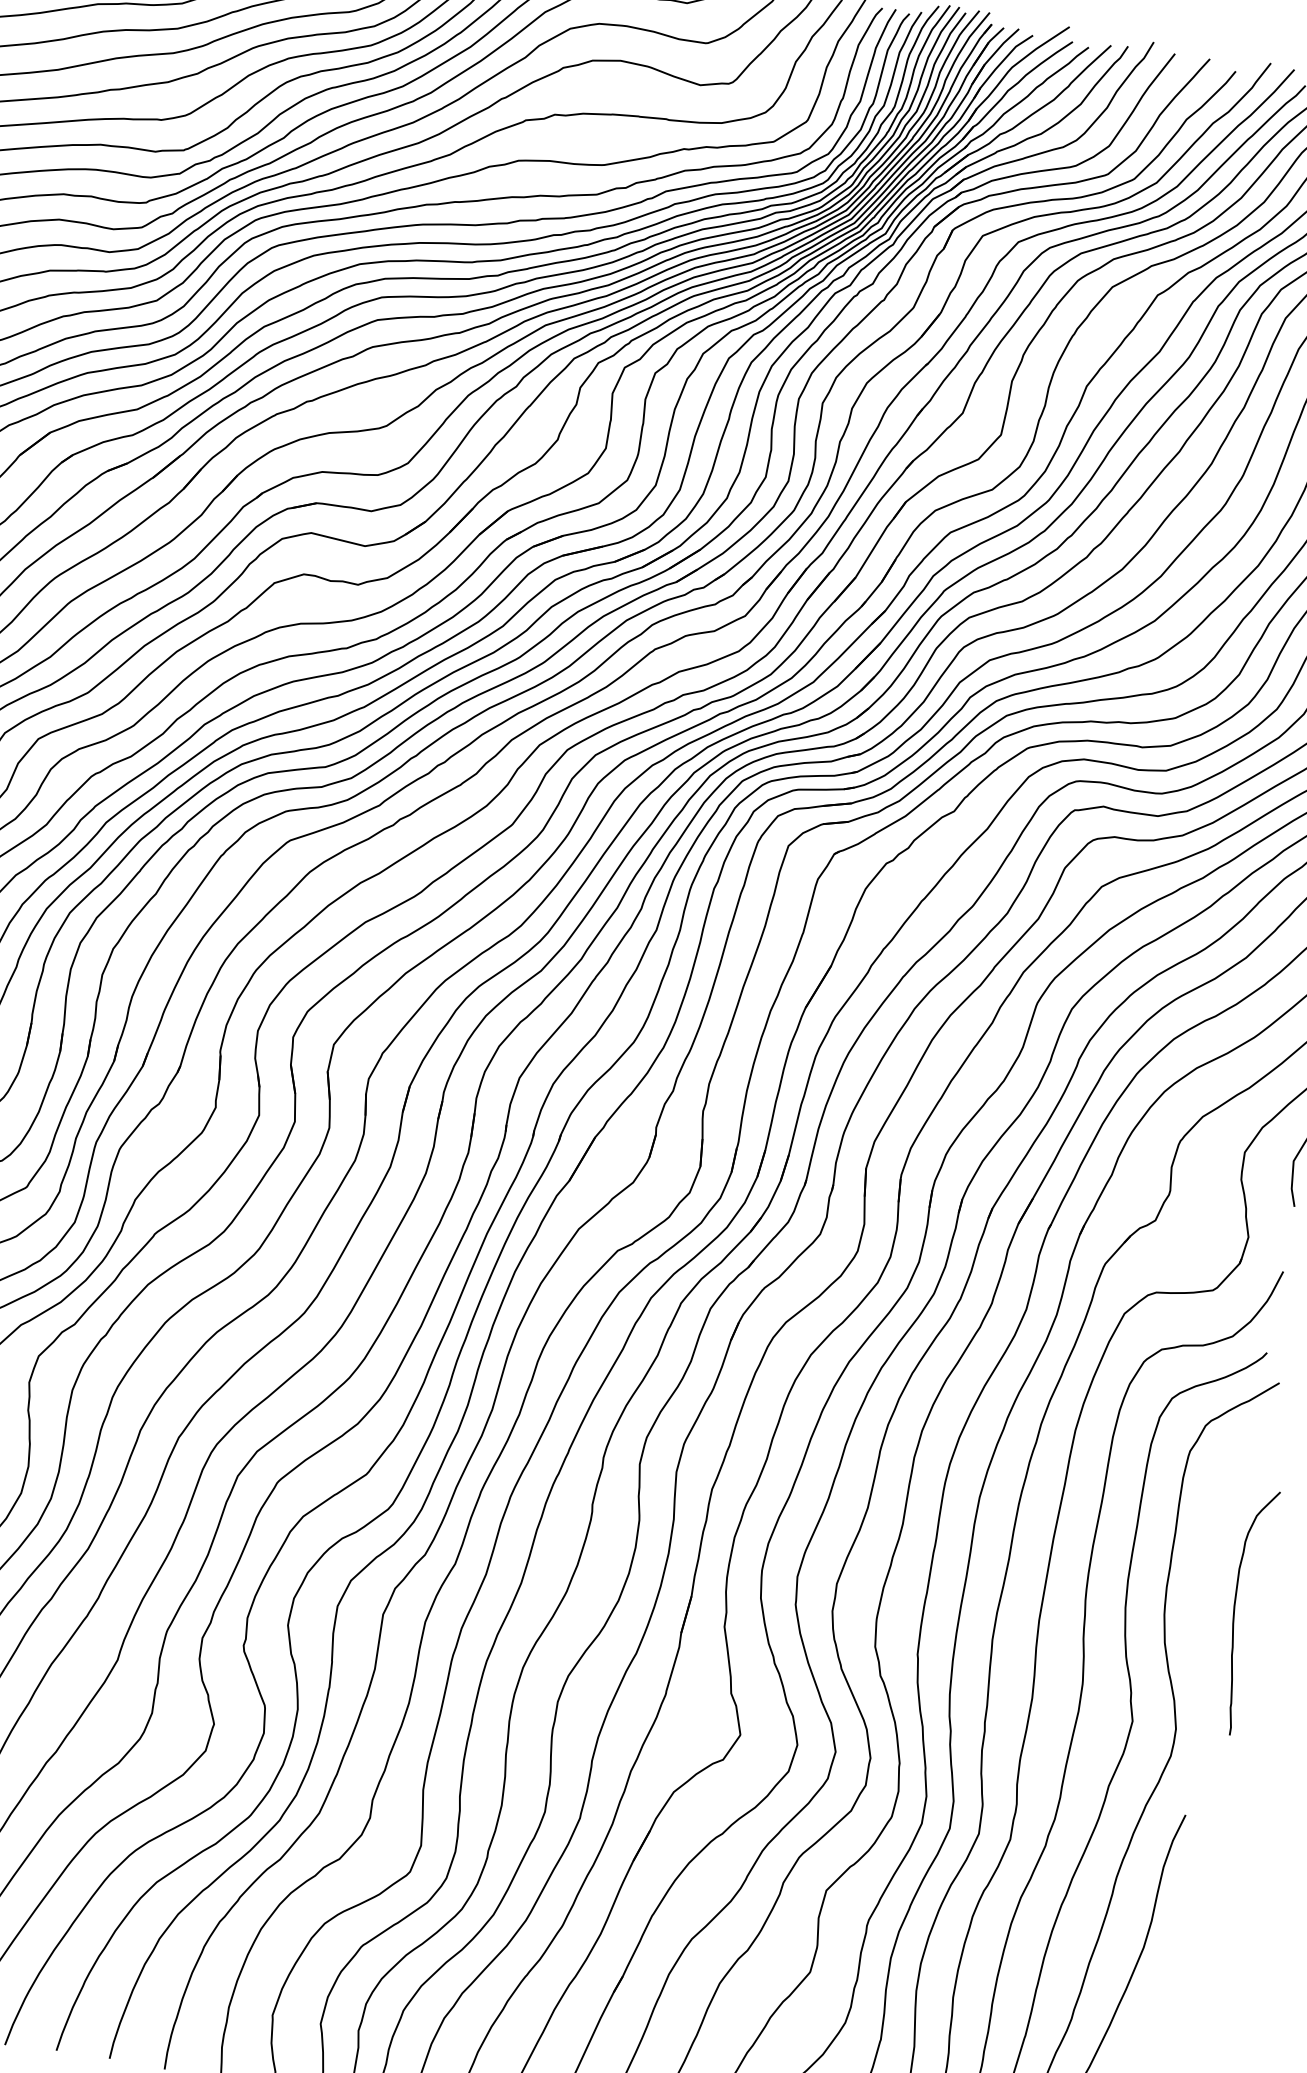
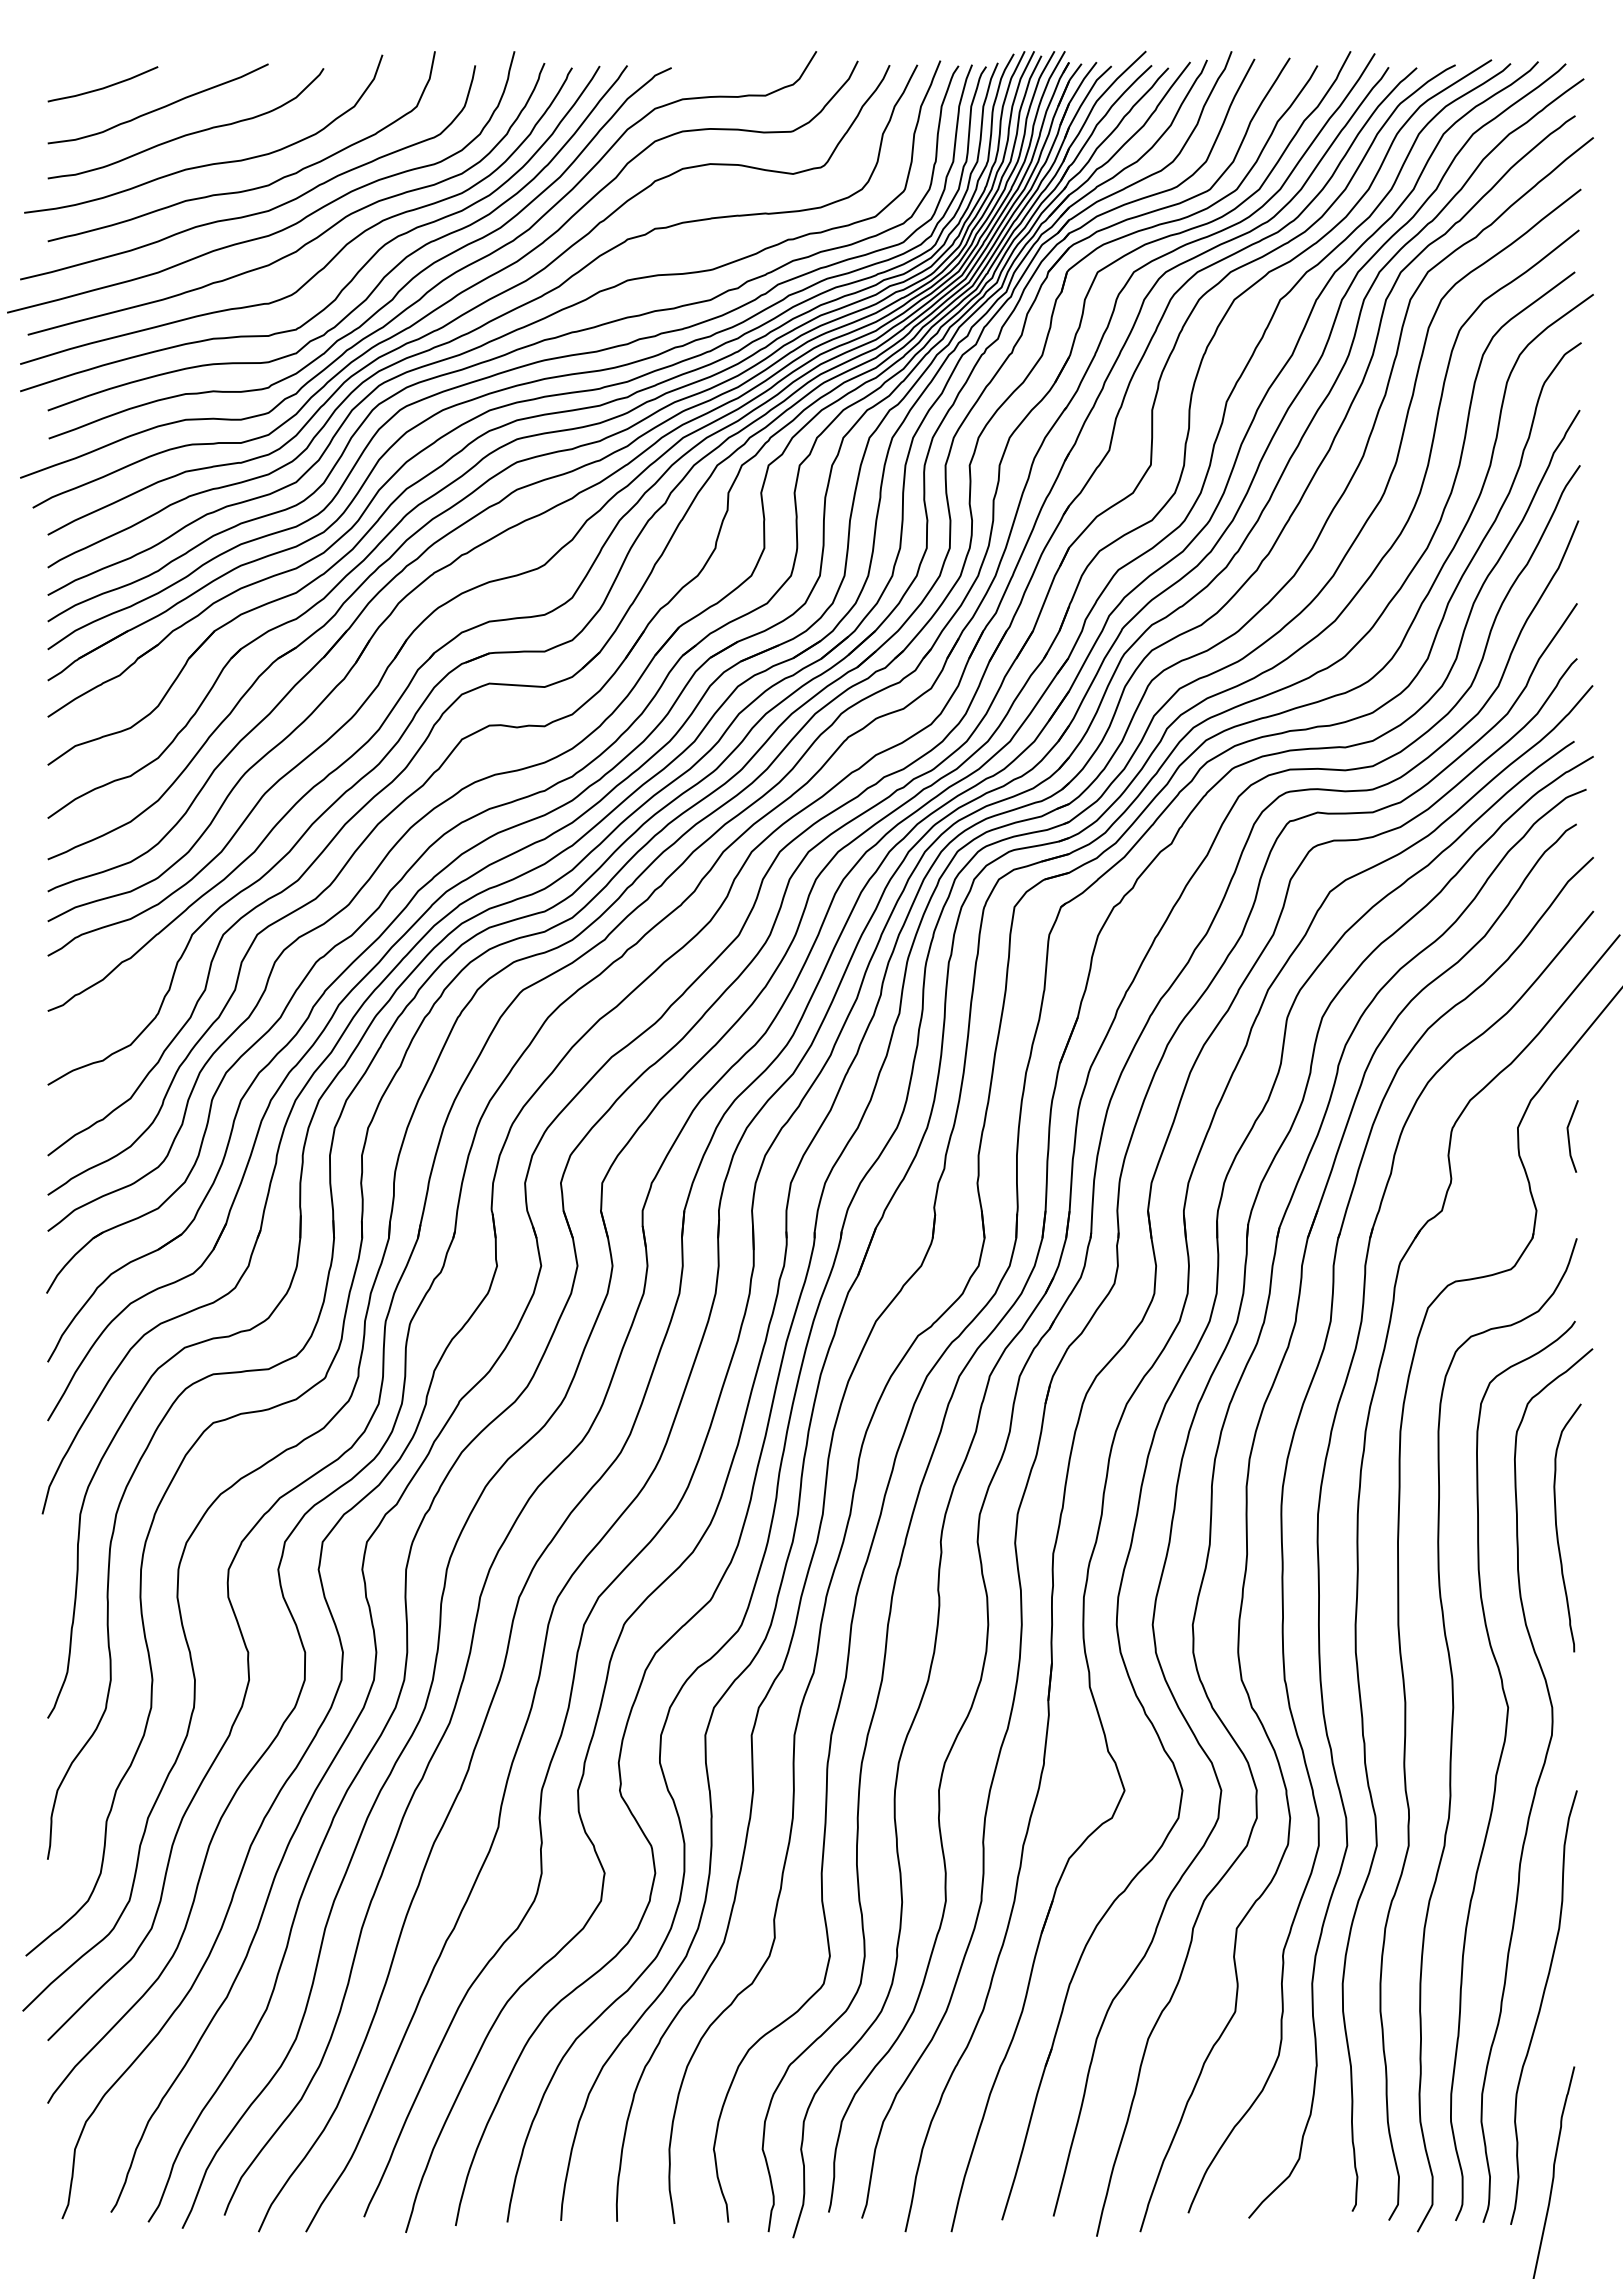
curve: (1235, 1609) -> (1557, 1527), moved

